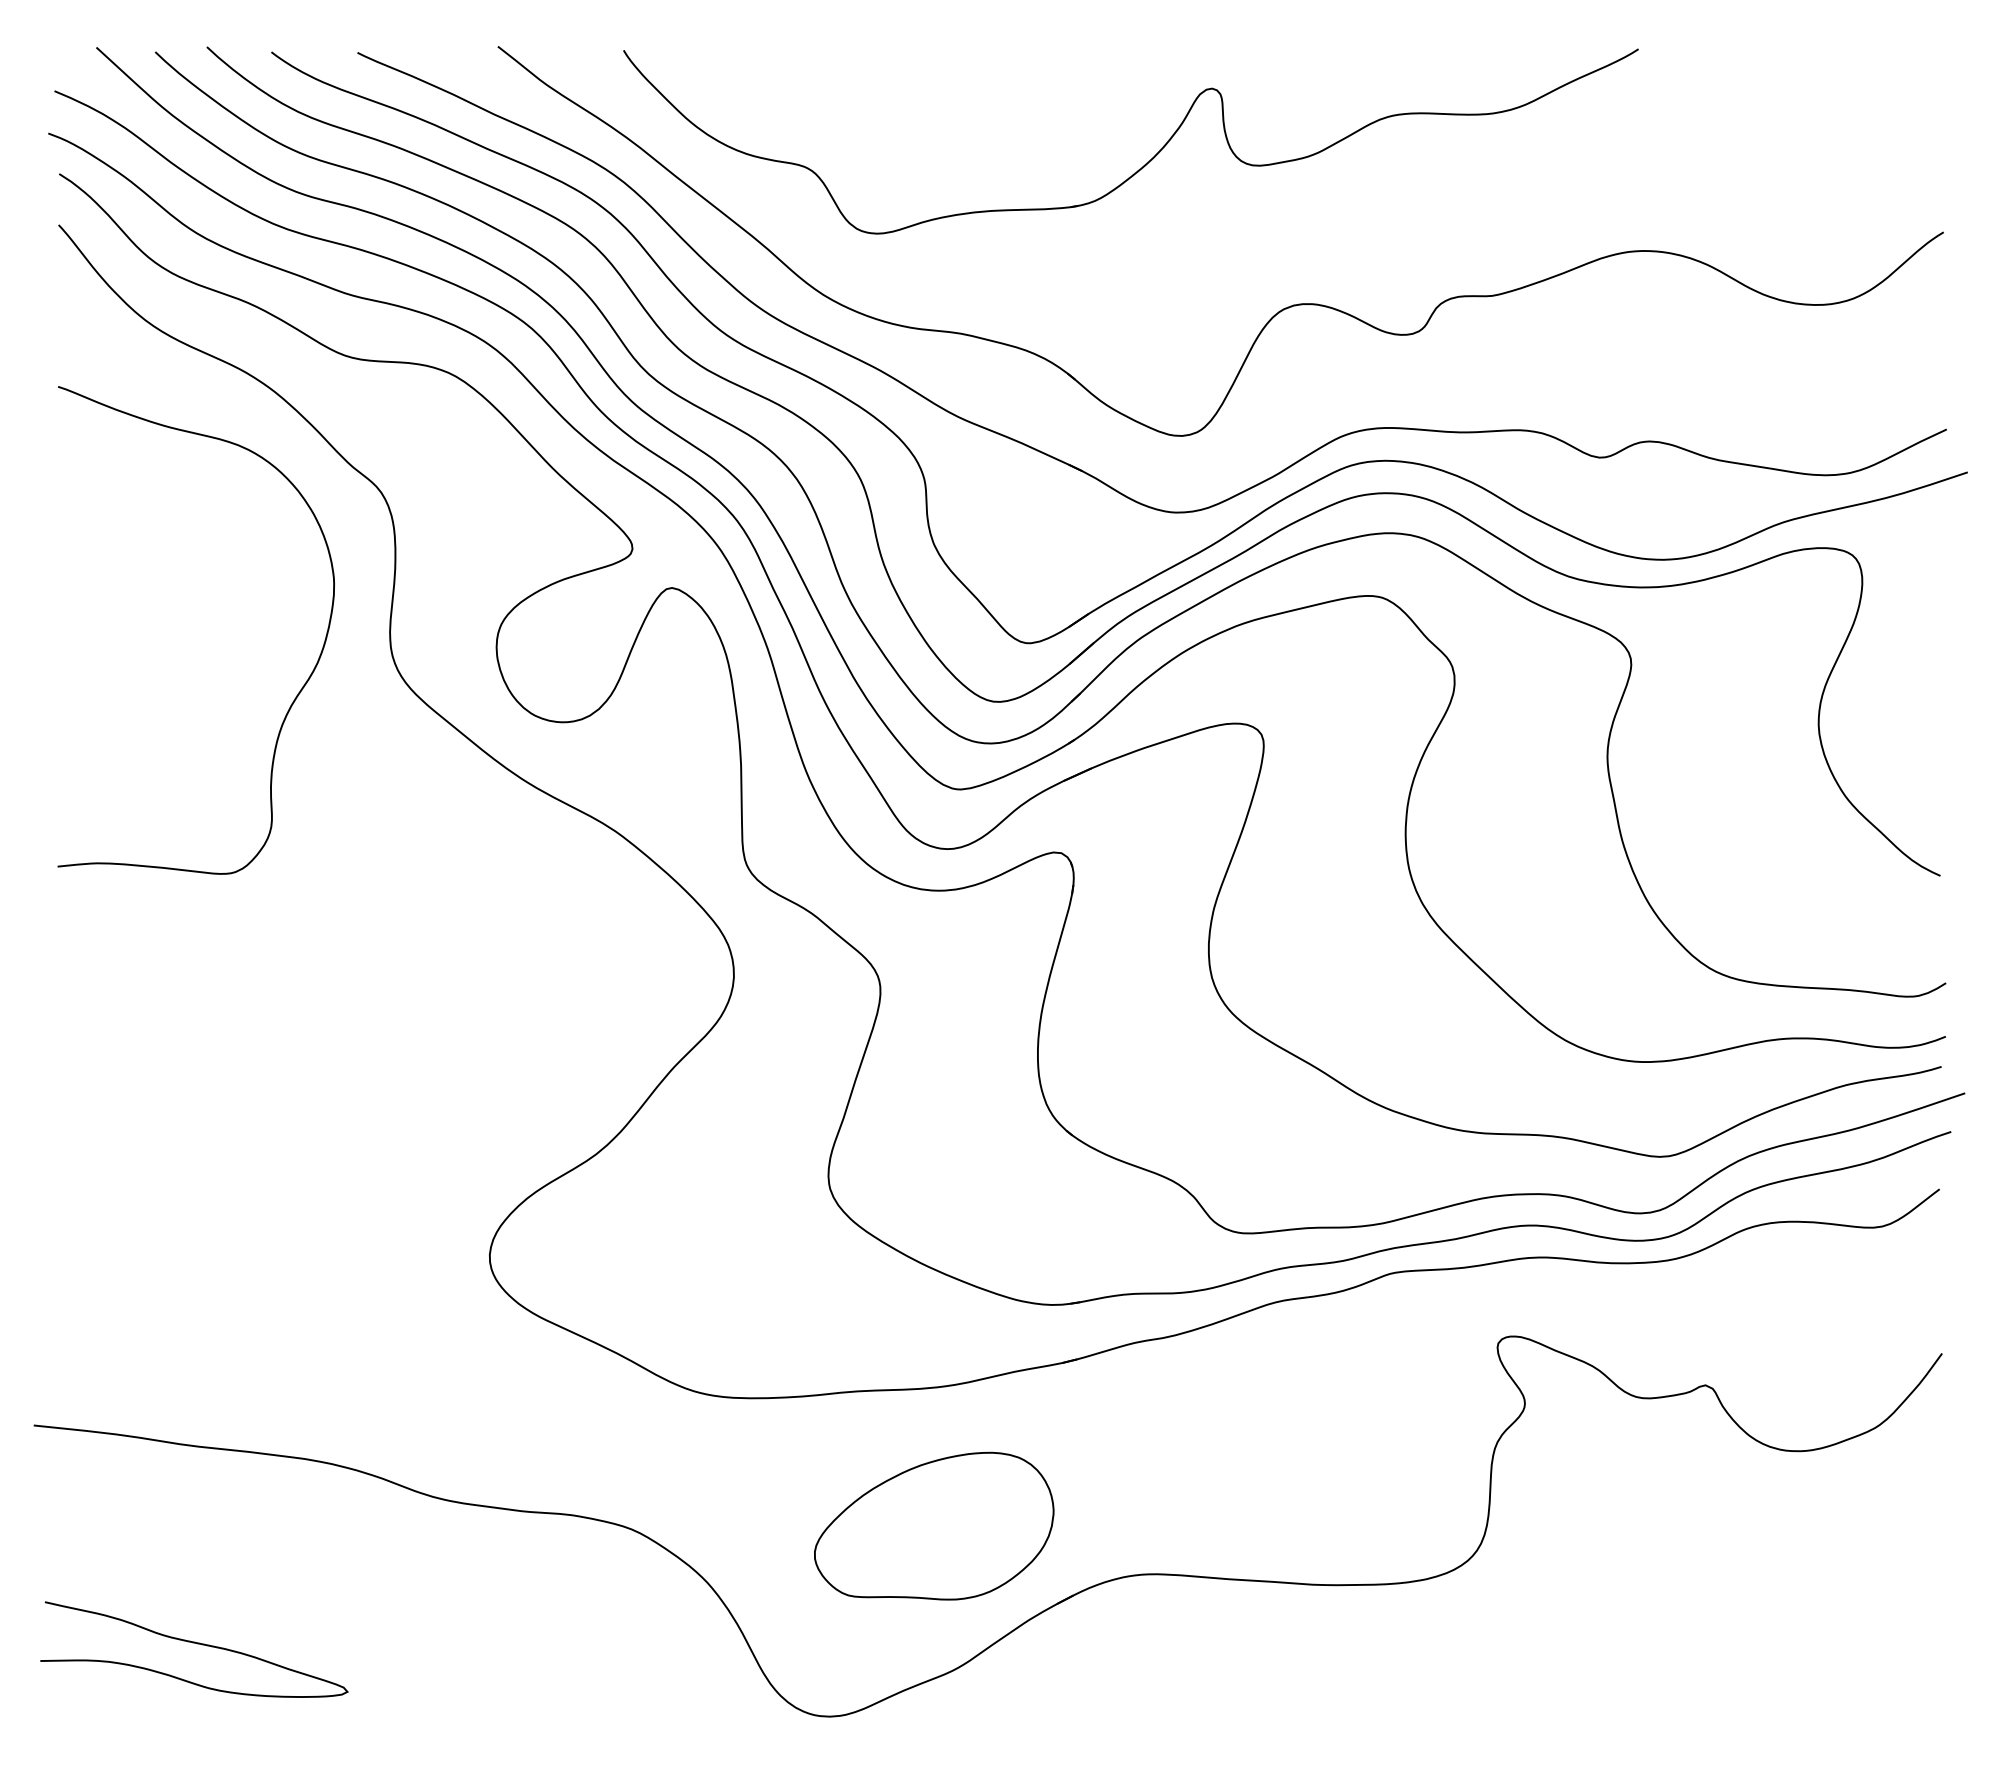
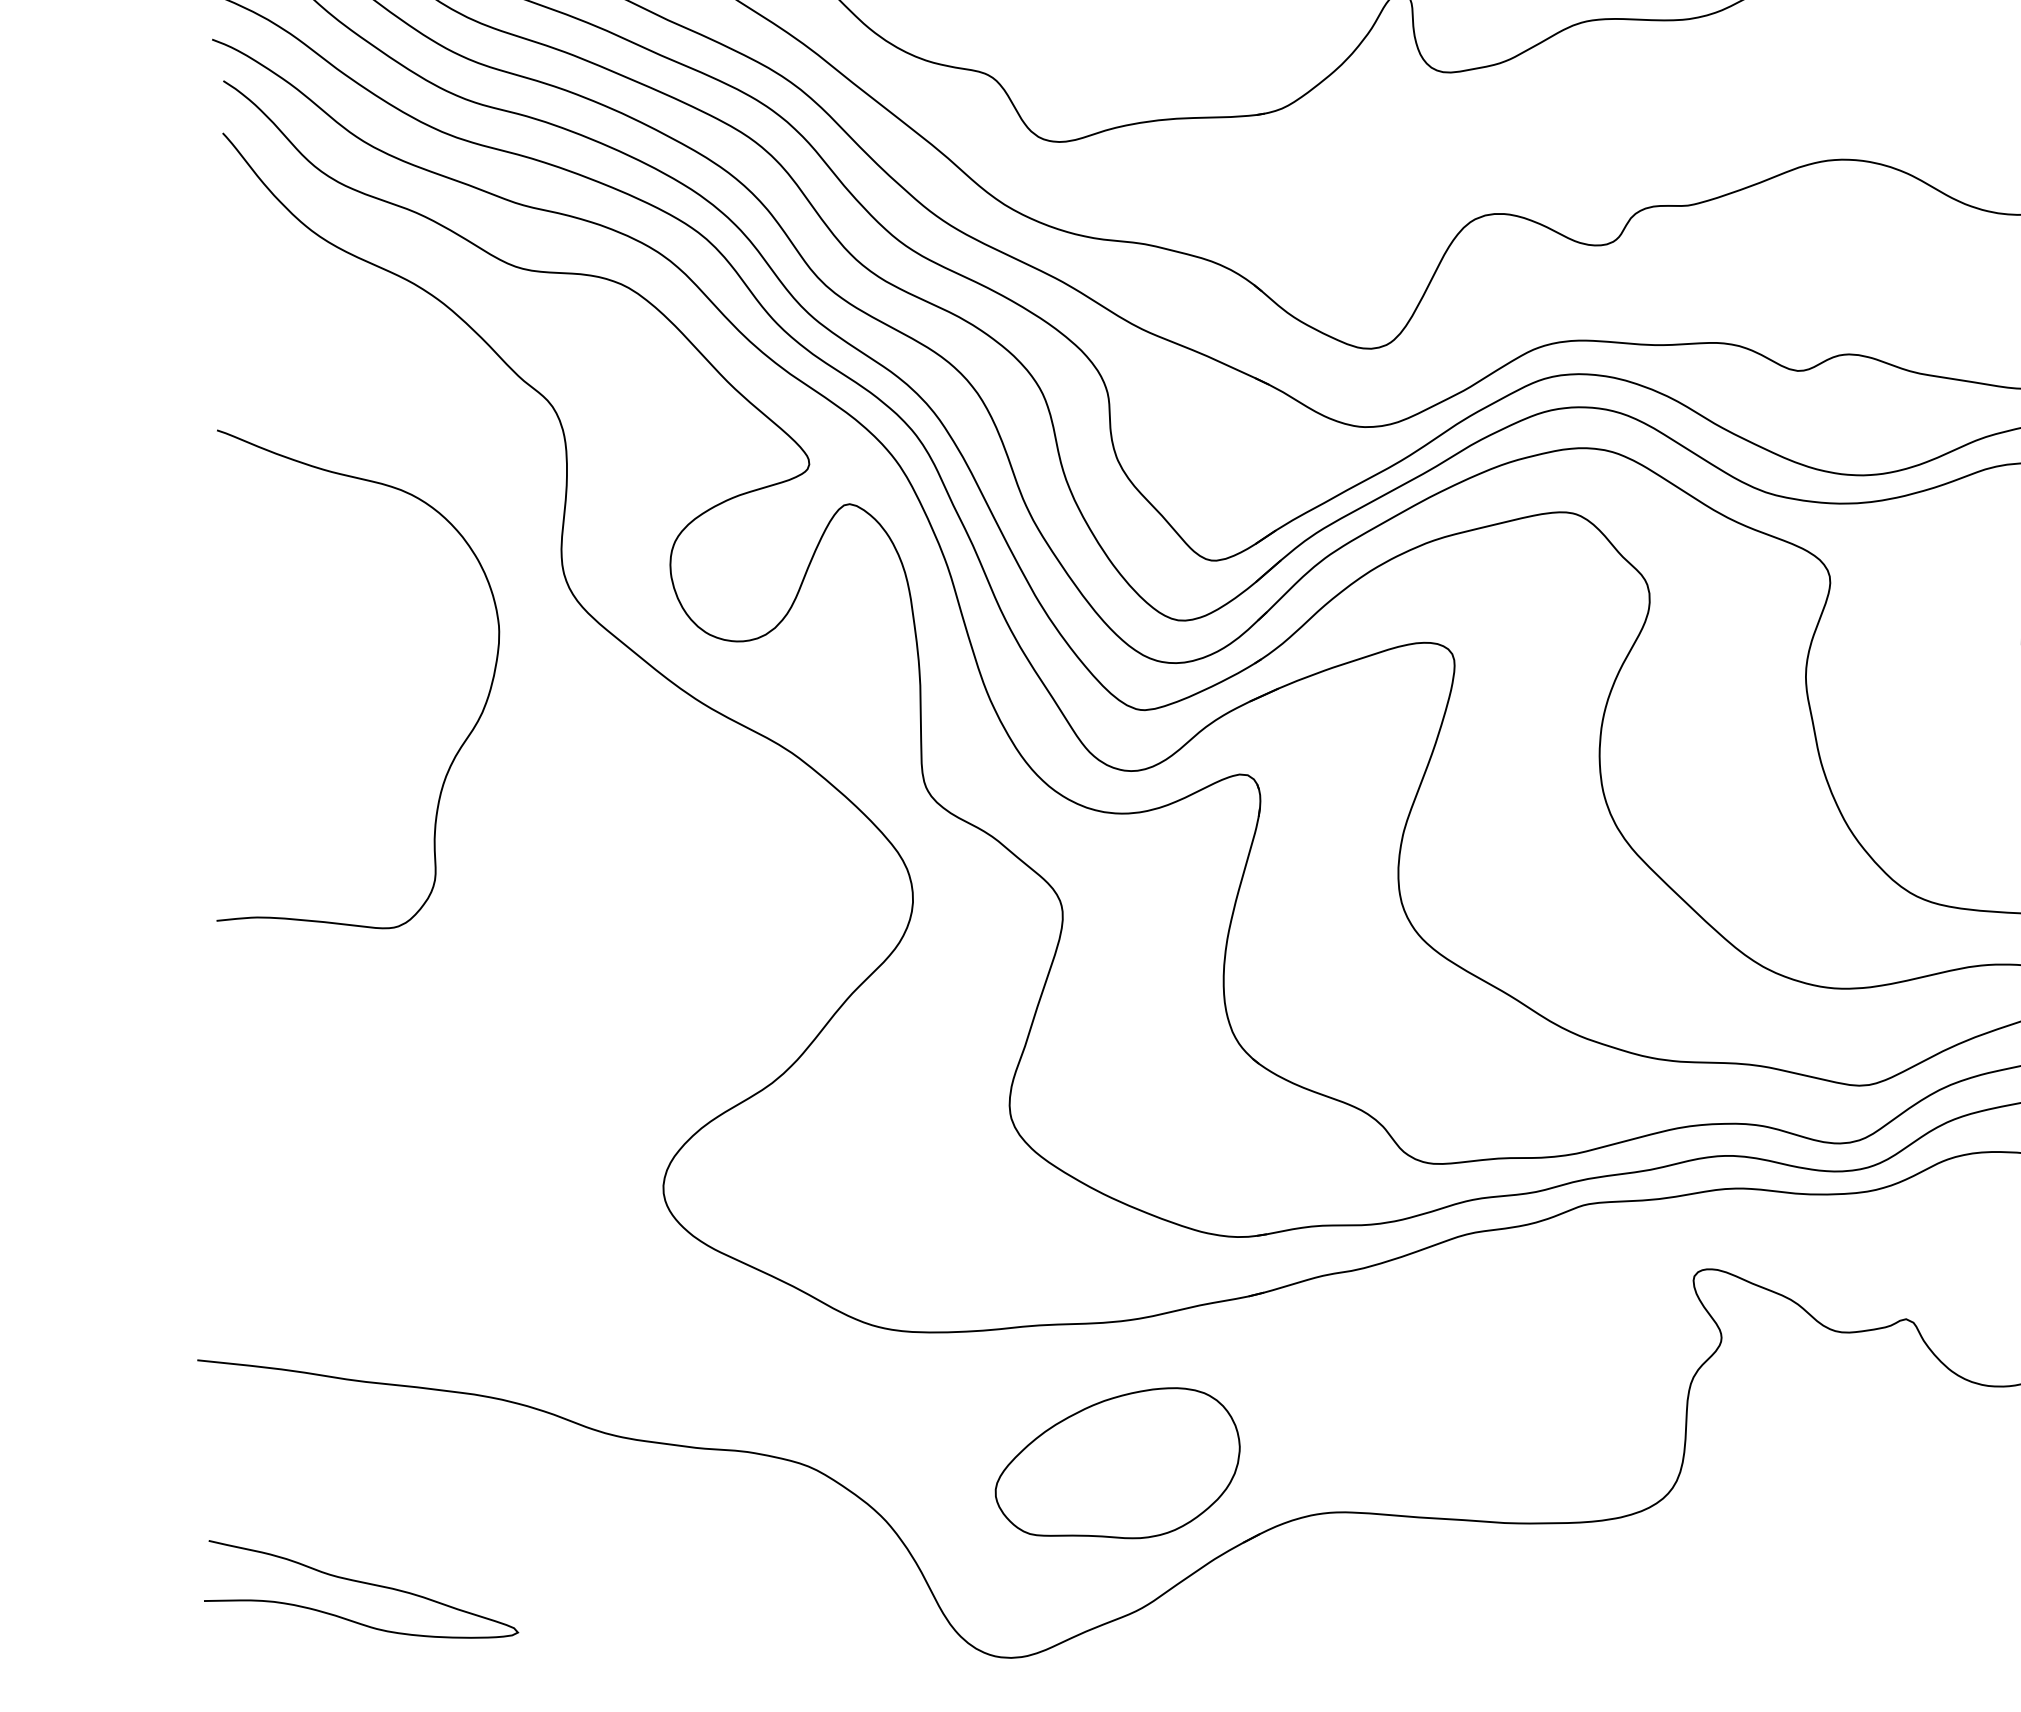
curve: (294, 698) -> (458, 749), moved

